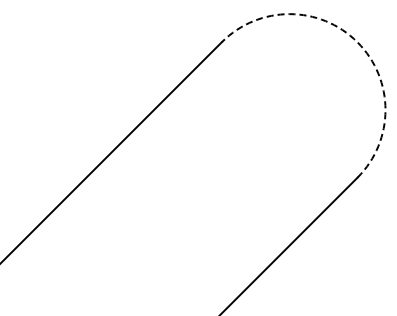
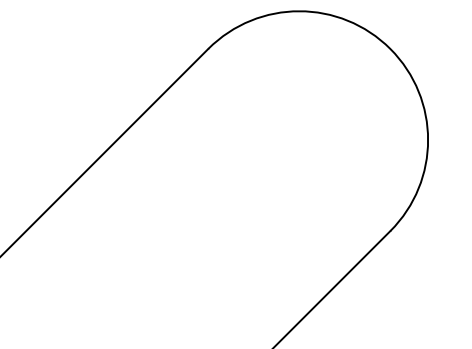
arc: (357, 42) -> (390, 49), dashed -> solid

